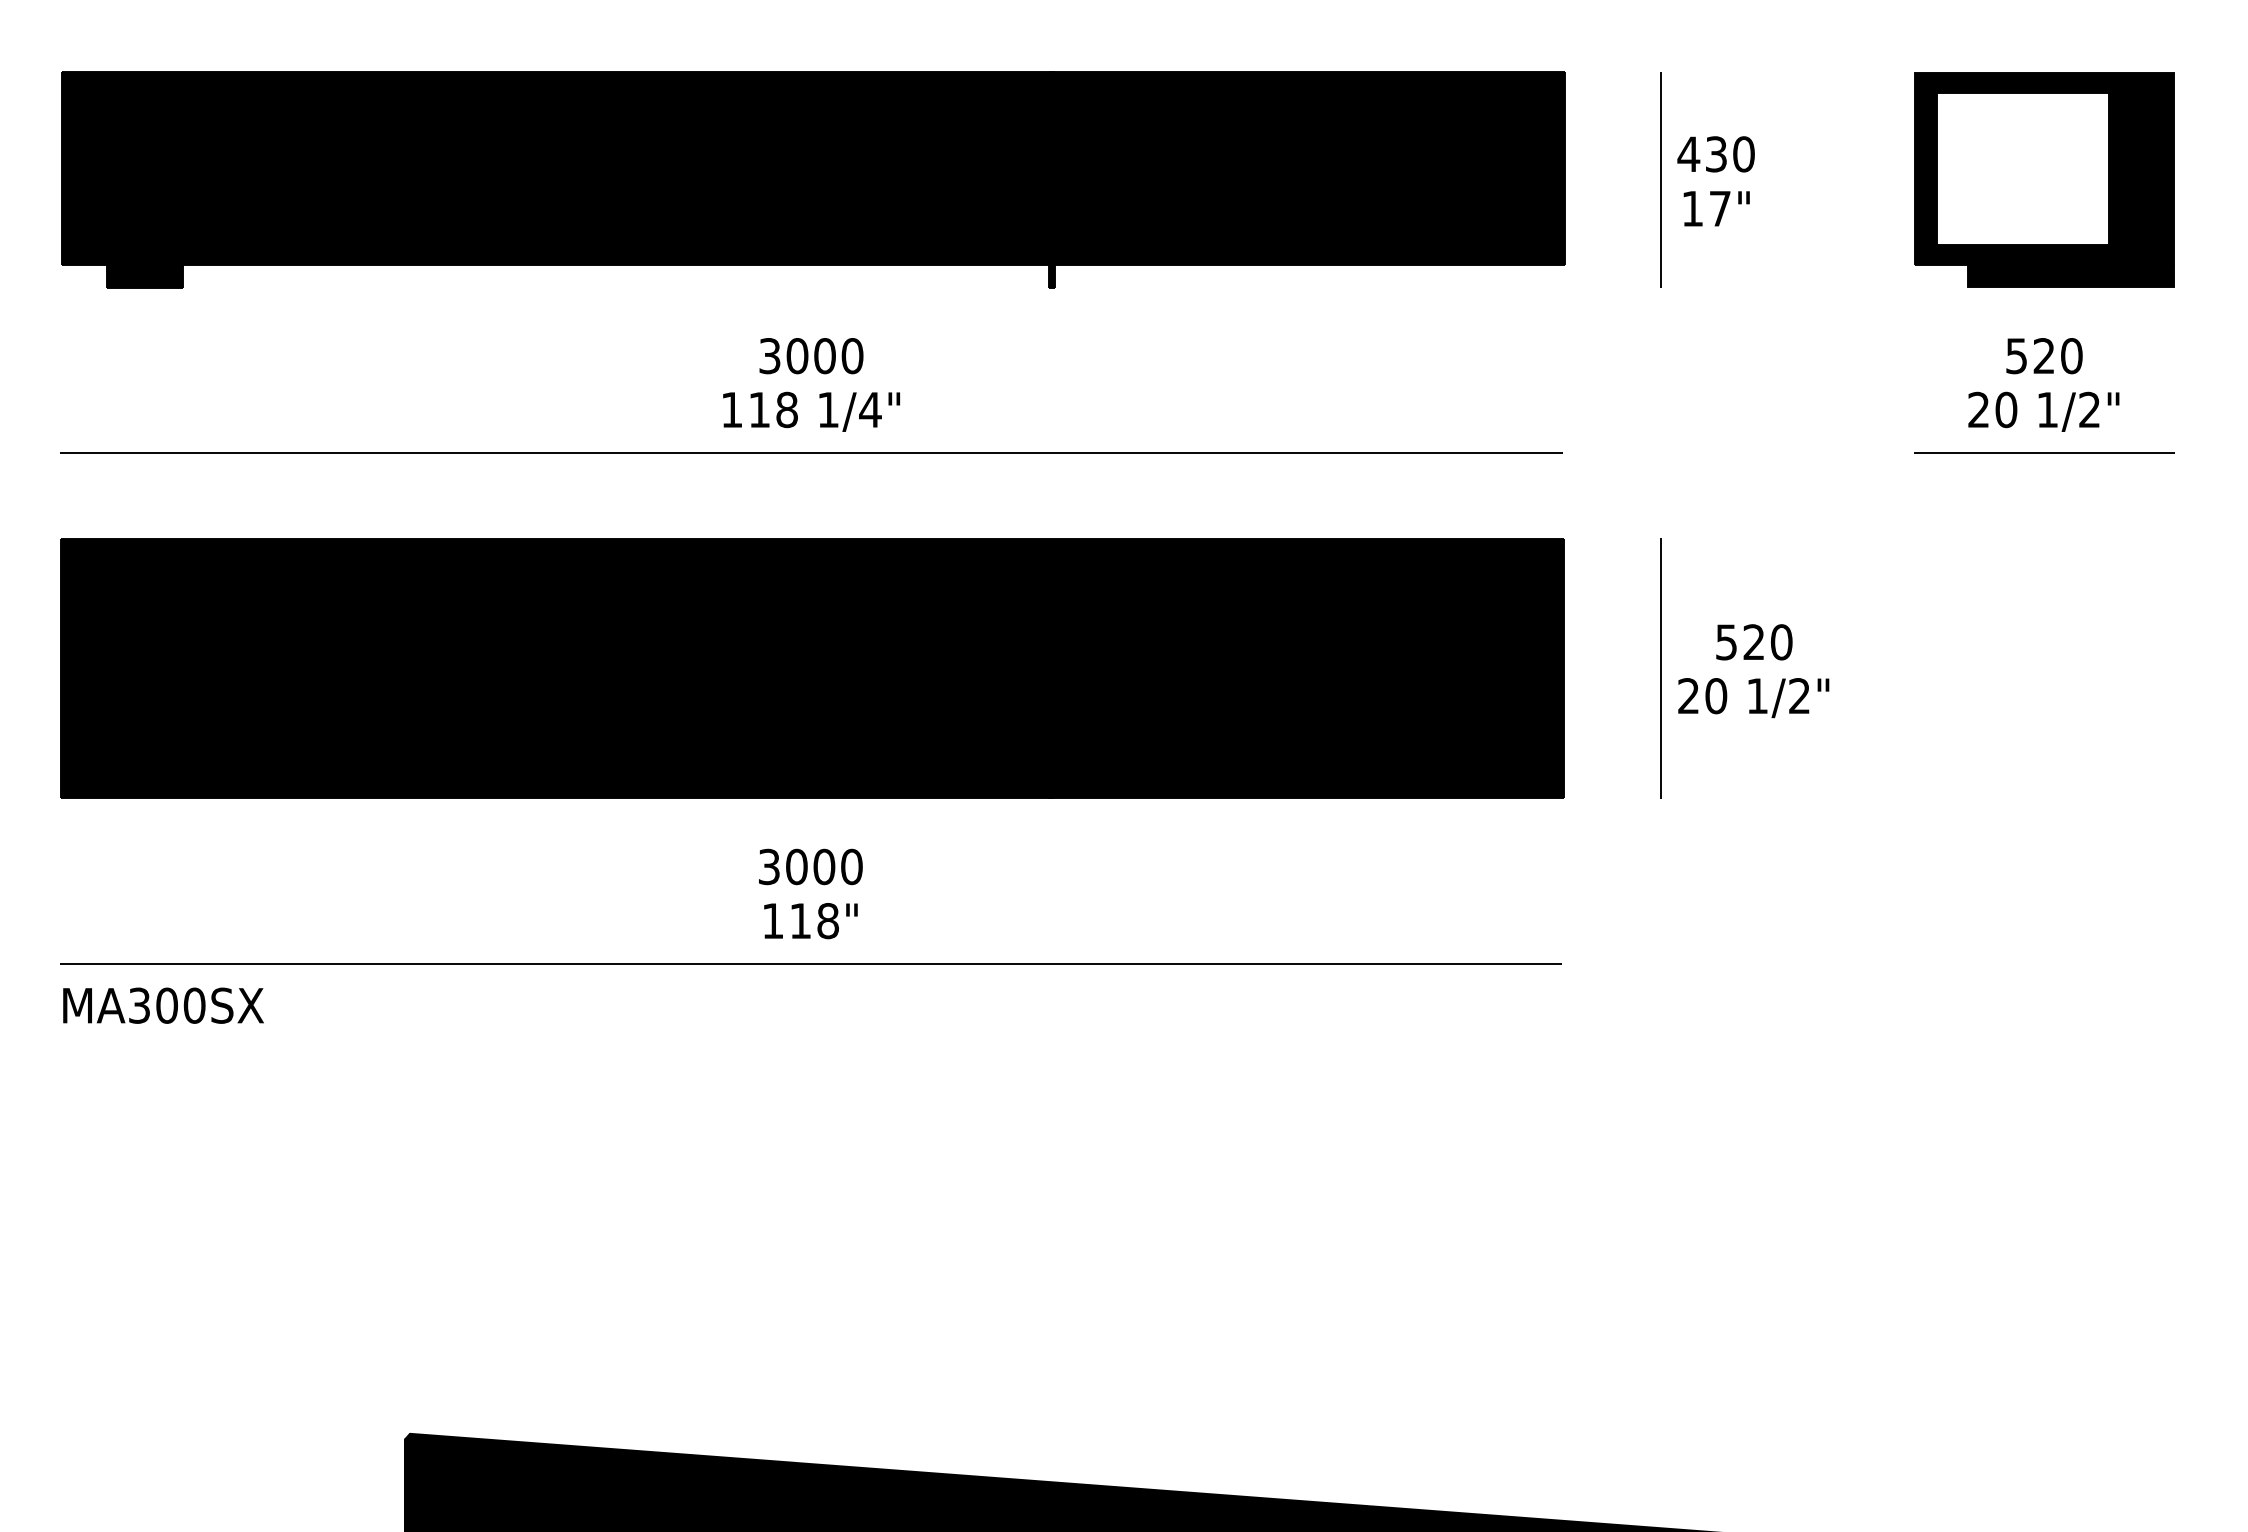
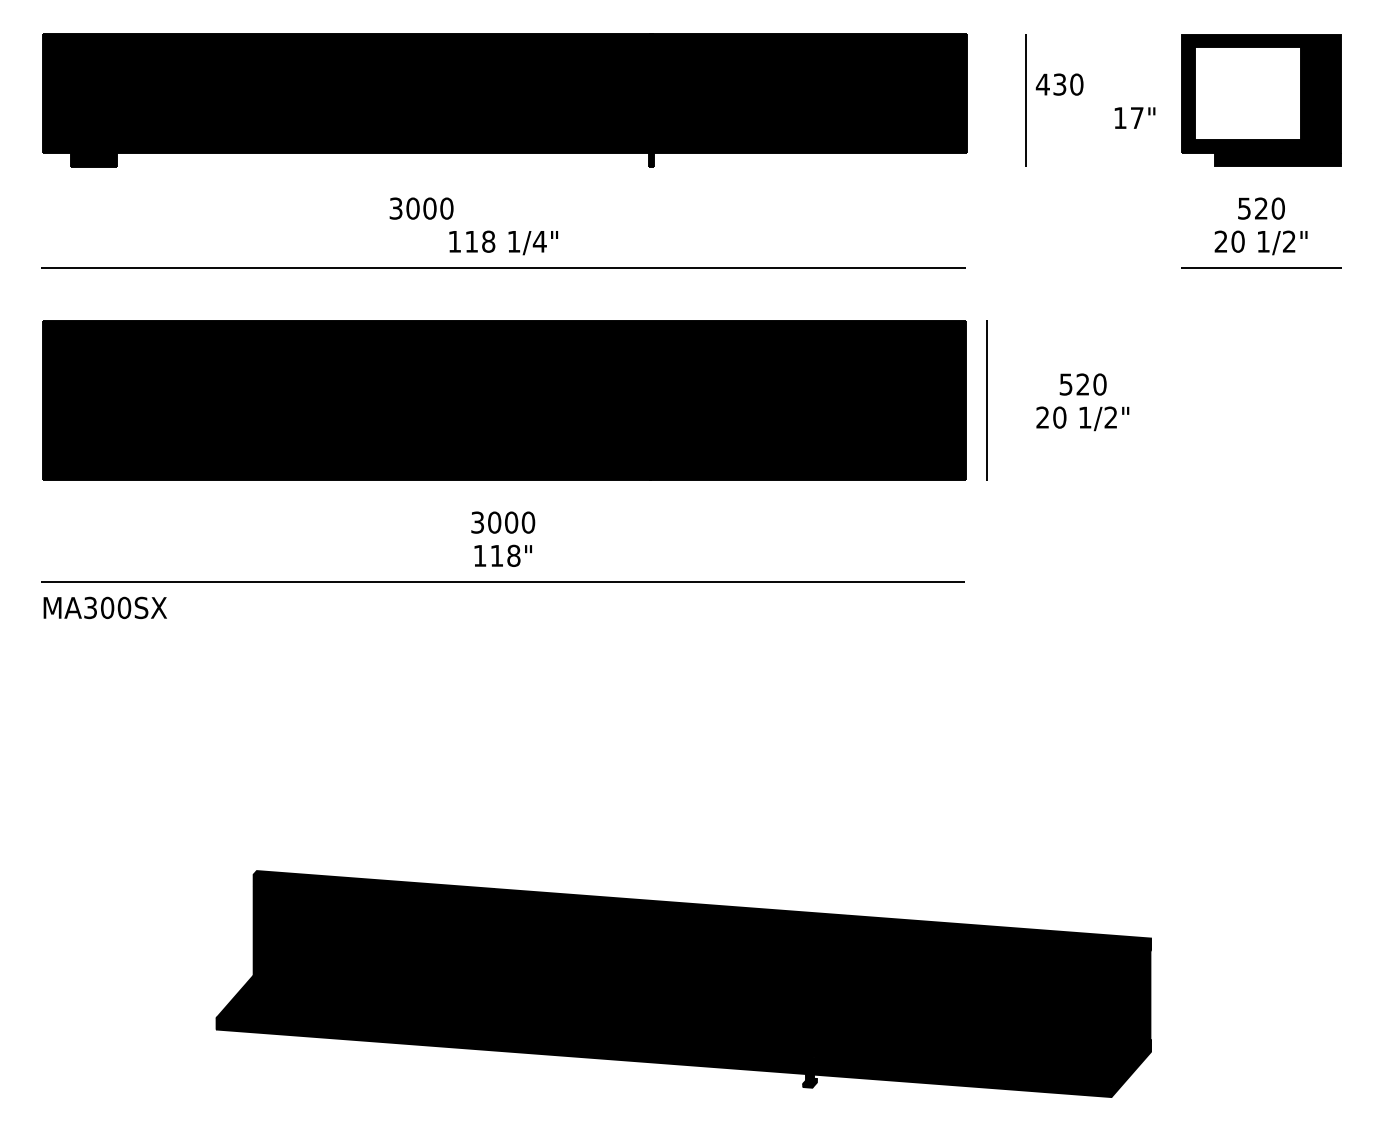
text: (1715, 207) -> (1134, 117), moved
text: (811, 355) -> (421, 208), moved
line: (1660, 668) -> (986, 400), moved

